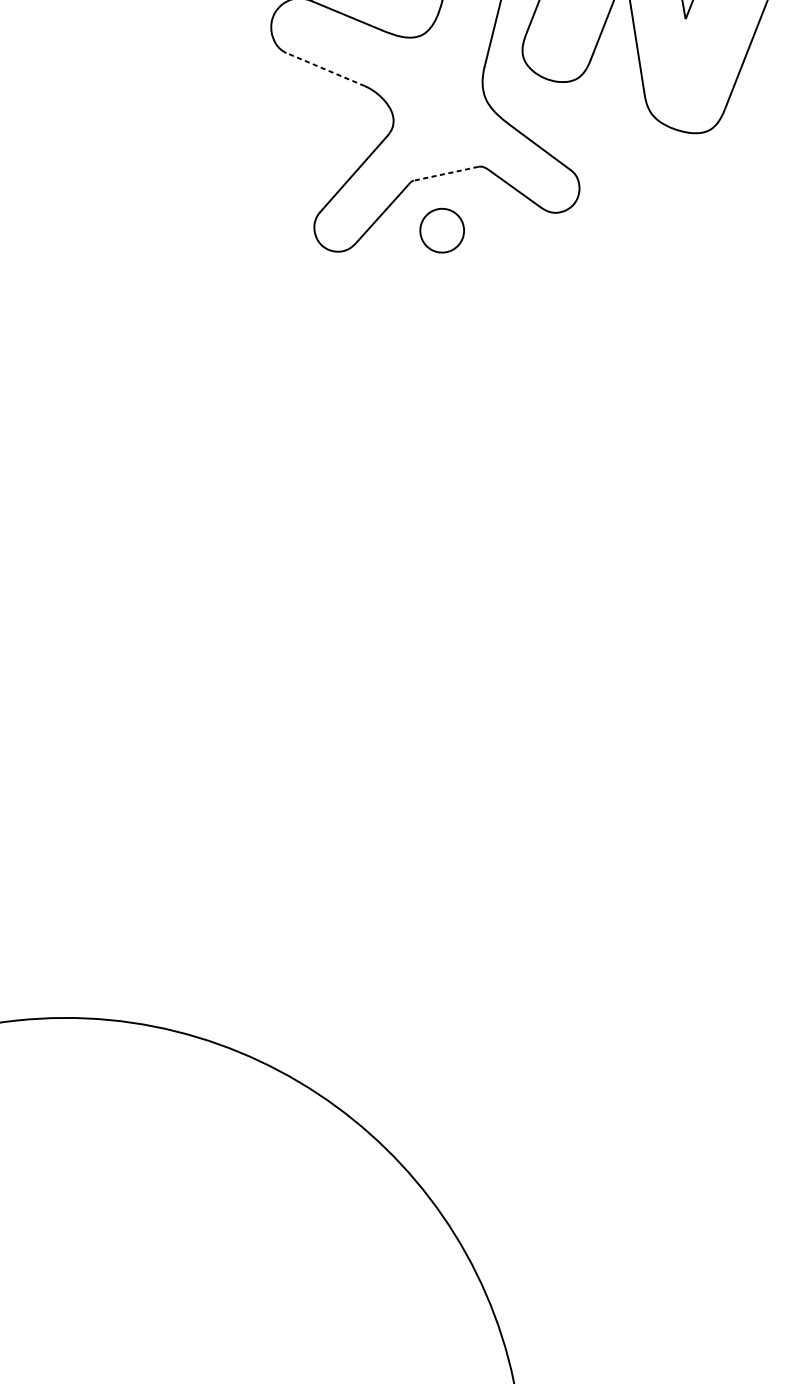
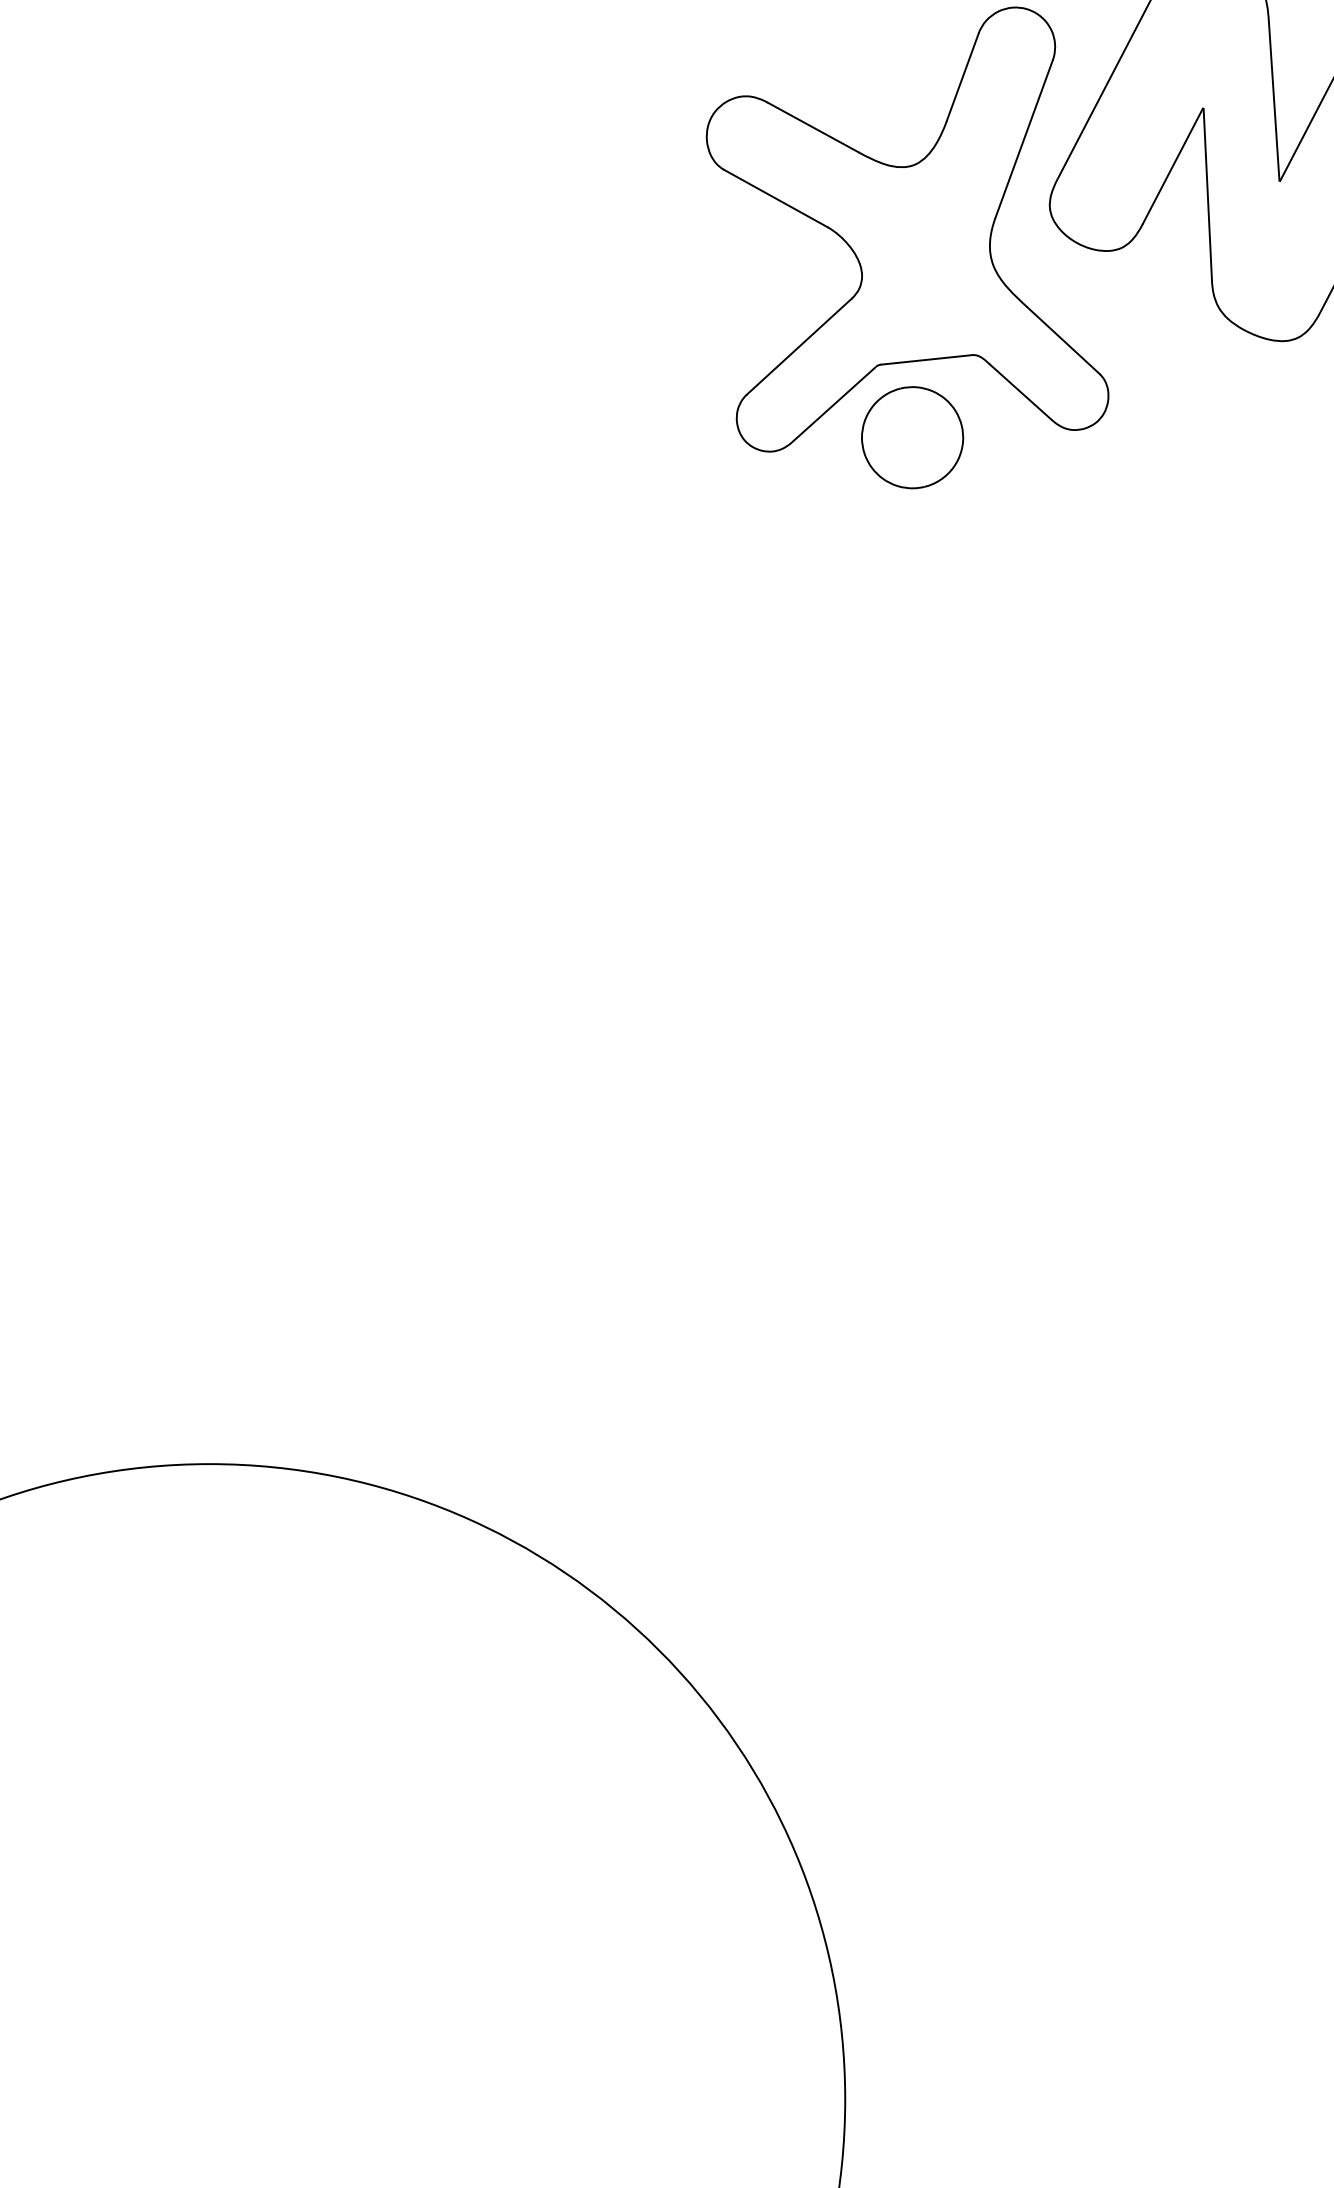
line: (325, 69) -> (775, 198), dashed -> solid
line: (446, 173) -> (926, 359), dashed -> solid
part: (442, 230) -> (912, 437), size x1.67

